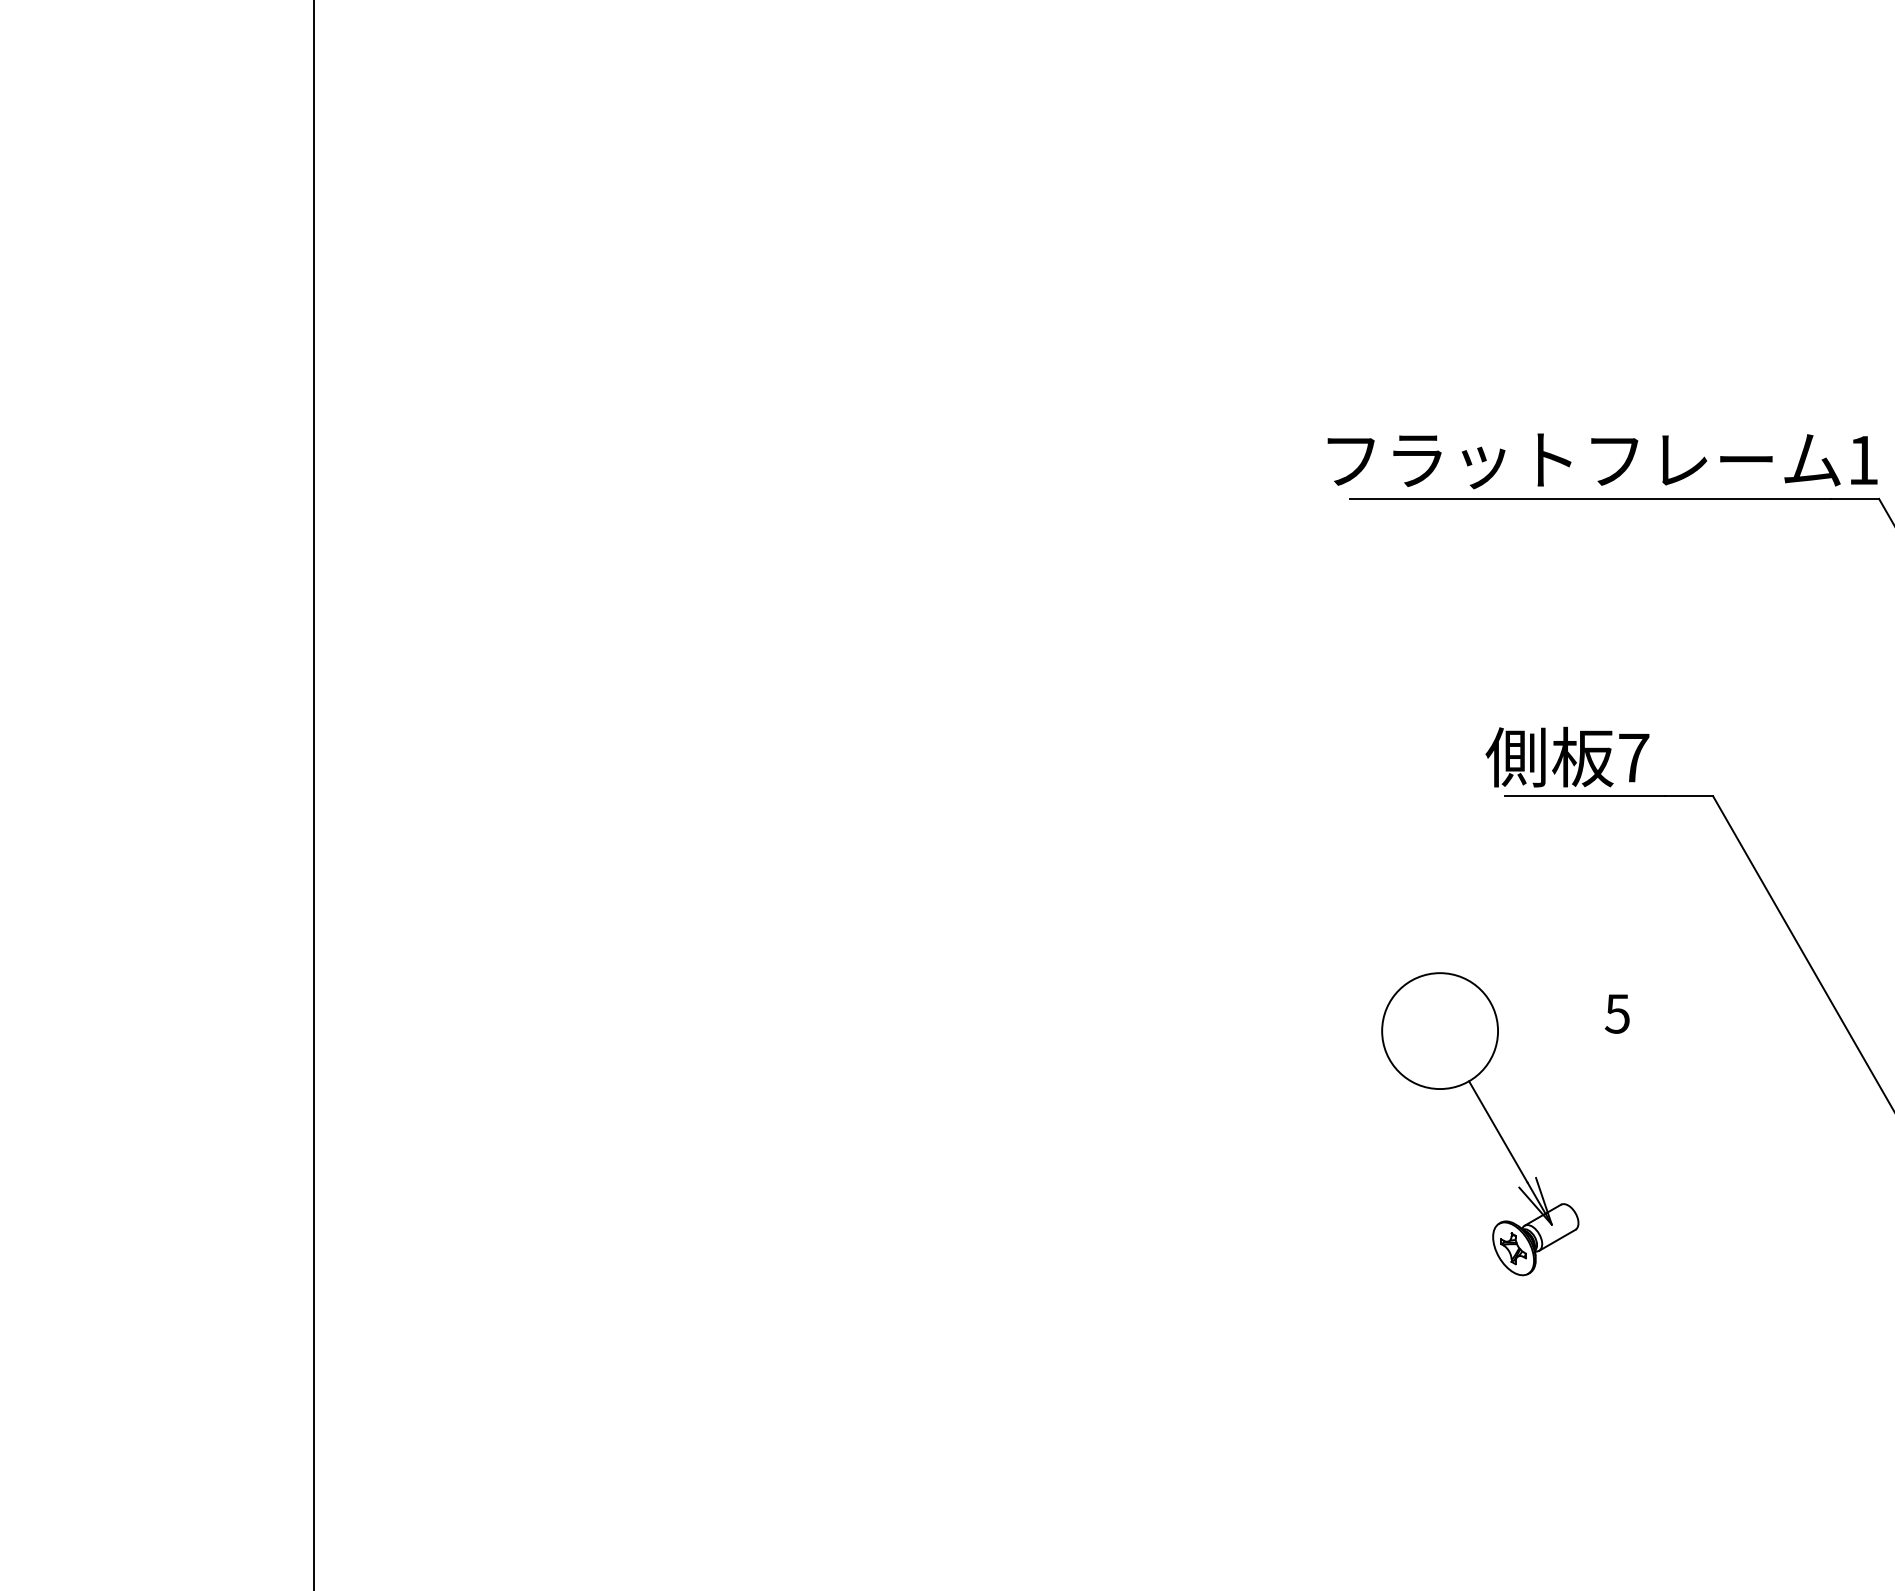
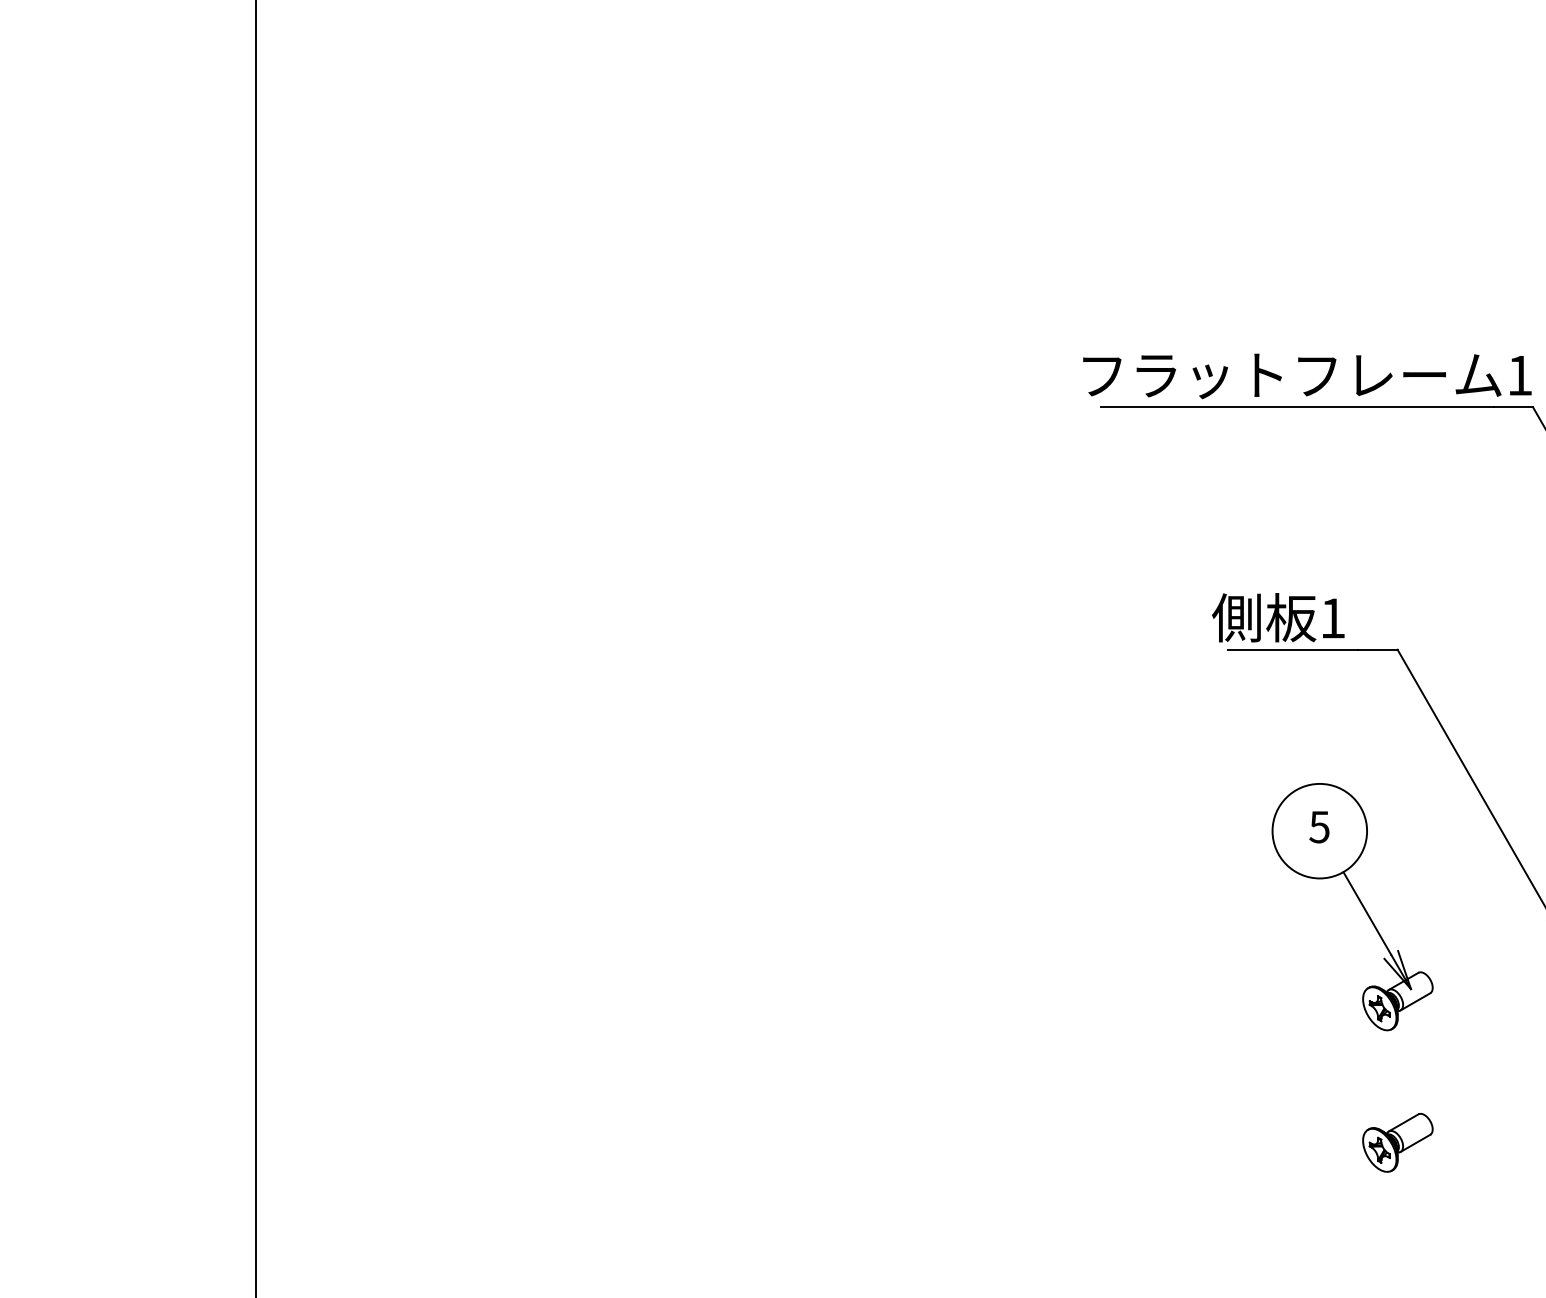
text: (1634, 758) -> (1333, 618), 7 -> 1
part: (1488, 1118) -> (1359, 902), moved
part: (1713, 1400) -> (1397, 1142), added

